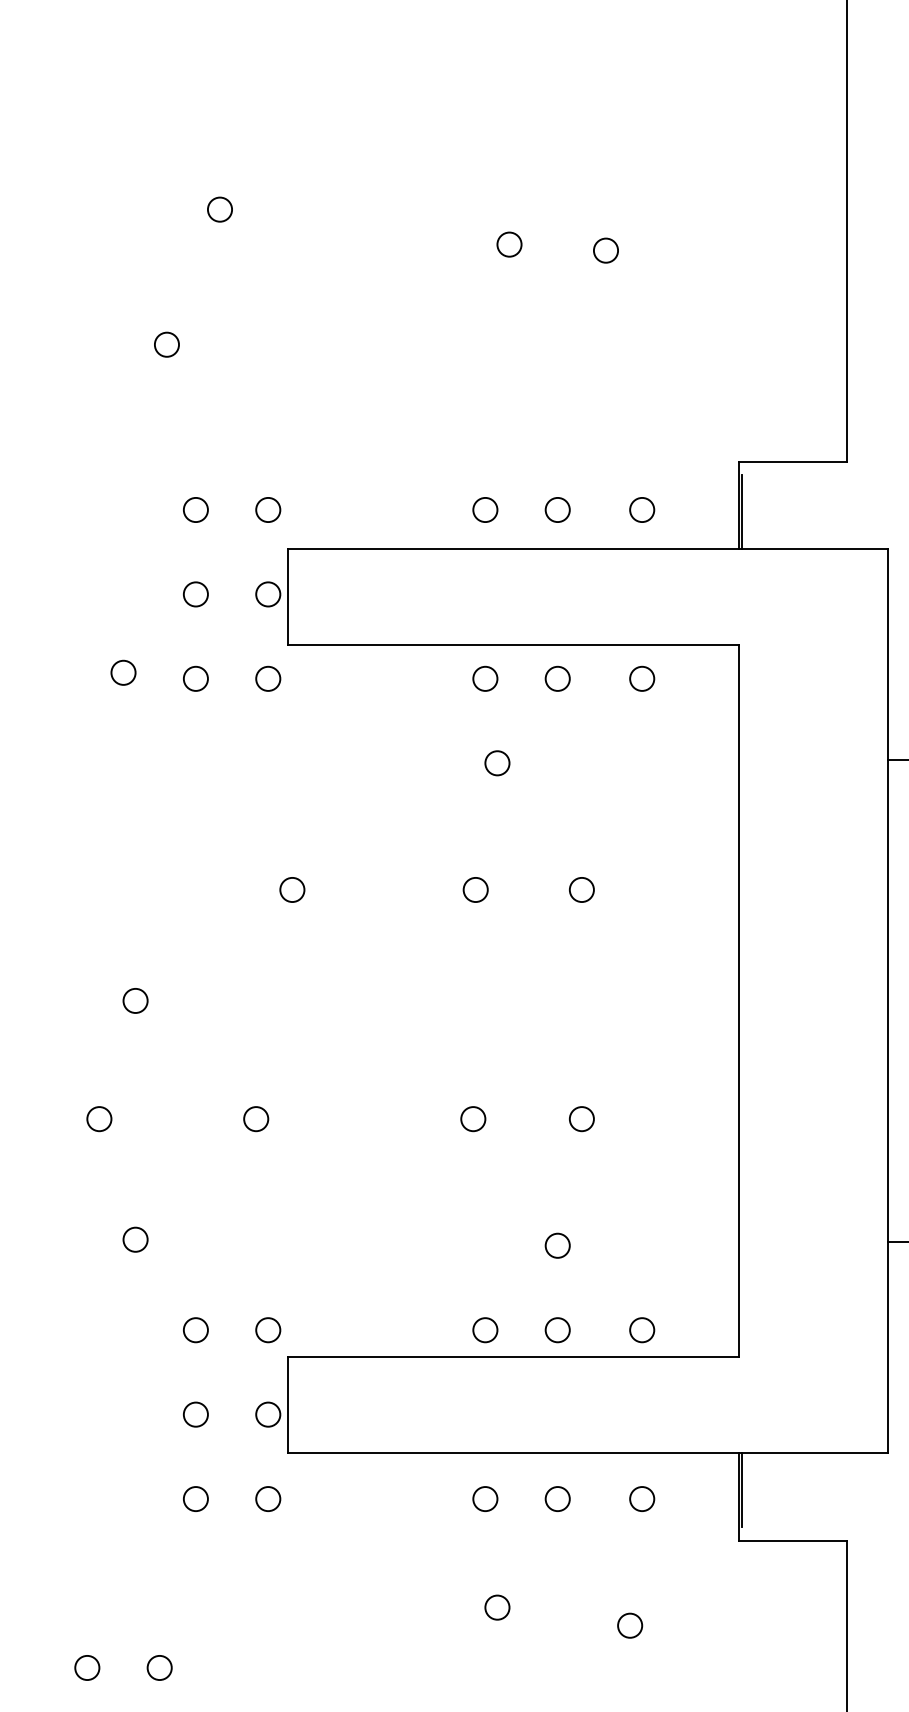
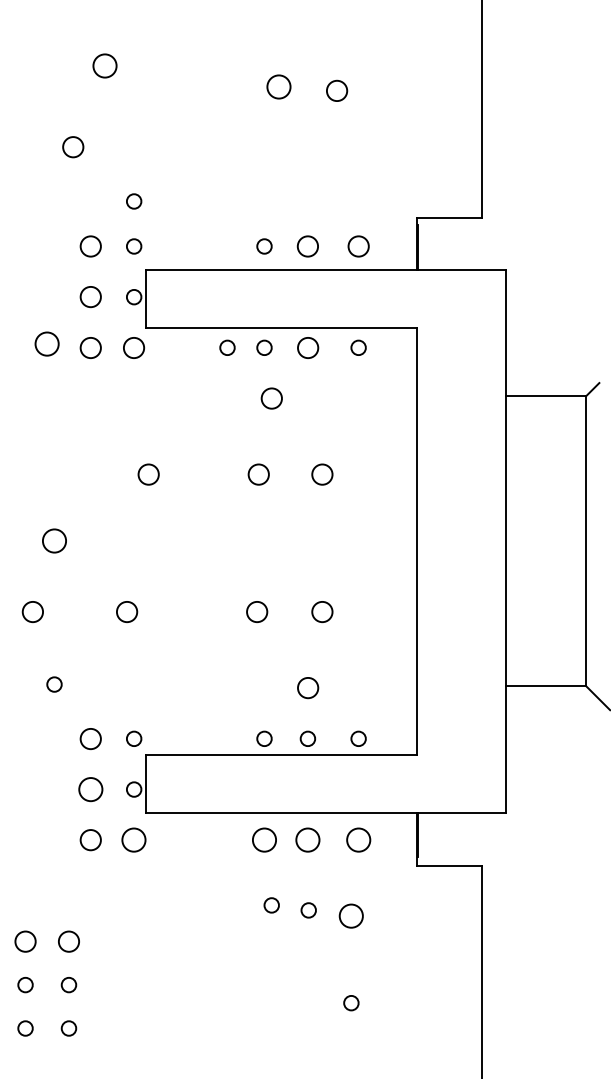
circle: (220, 210) -> (105, 66), size x1.6
circle: (508, 245) -> (278, 87), size x1.6
circle: (605, 250) -> (336, 90), size x1.4
circle: (167, 345) -> (73, 147), size x1.4
circle: (268, 435) -> (134, 201), added
circle: (195, 510) -> (90, 246), size x1.4
circle: (557, 510) -> (307, 246), size x1.4
circle: (641, 510) -> (358, 246), size x1.4
circle: (195, 594) -> (90, 297), size x1.4
circle: (123, 673) -> (47, 344), size x1.6
circle: (195, 678) -> (90, 347), size x1.4
circle: (268, 678) -> (134, 347), size x1.4
circle: (423, 678) -> (227, 347), added
circle: (557, 678) -> (307, 347), size x1.4
circle: (497, 763) -> (271, 398), size x1.4
circle: (292, 889) -> (148, 474), size x1.4
circle: (475, 889) -> (258, 474), size x1.4
circle: (582, 889) -> (322, 474), size x1.4
circle: (135, 1001) -> (54, 541), size x1.6
circle: (98, 1119) -> (32, 612), size x1.4
circle: (255, 1119) -> (126, 612), size x1.4
circle: (473, 1119) -> (257, 612), size x1.4
circle: (582, 1119) -> (322, 612), size x1.4
circle: (557, 1246) -> (307, 688), size x1.4
circle: (195, 1329) -> (90, 738), size x1.4
circle: (195, 1414) -> (90, 789), size x1.6
circle: (195, 1499) -> (90, 840), size x1.4
circle: (268, 1499) -> (134, 840), size x1.6
circle: (485, 1499) -> (264, 840), size x1.6
circle: (557, 1499) -> (307, 840), size x1.6
circle: (641, 1499) -> (358, 840), size x1.6
circle: (558, 1616) -> (308, 910), added
circle: (630, 1626) -> (351, 916), size x1.6
circle: (87, 1667) -> (25, 941), size x1.4
circle: (158, 1667) -> (68, 941), size x1.4

